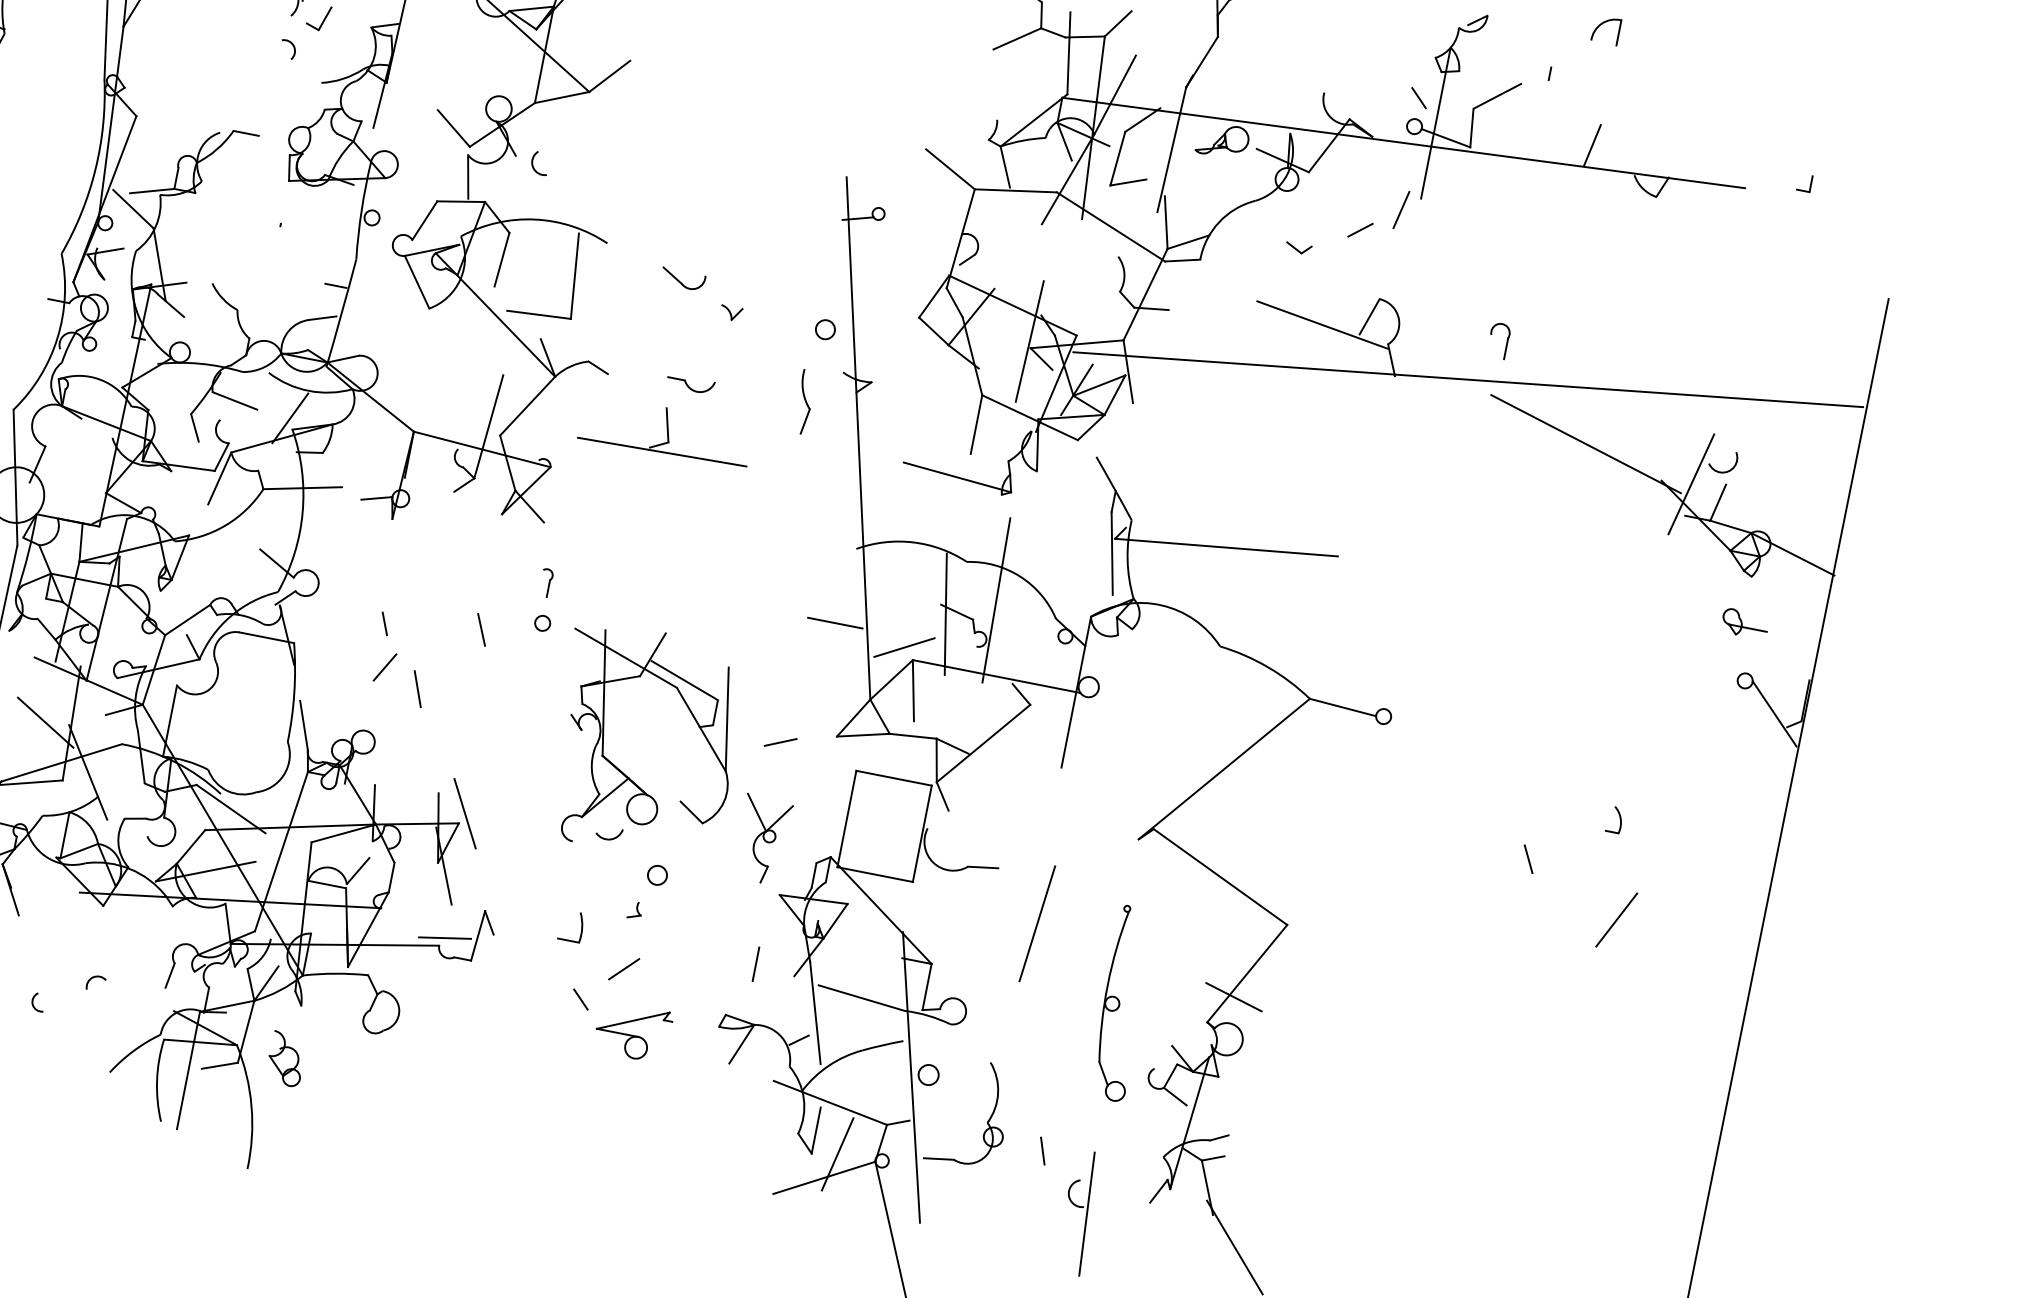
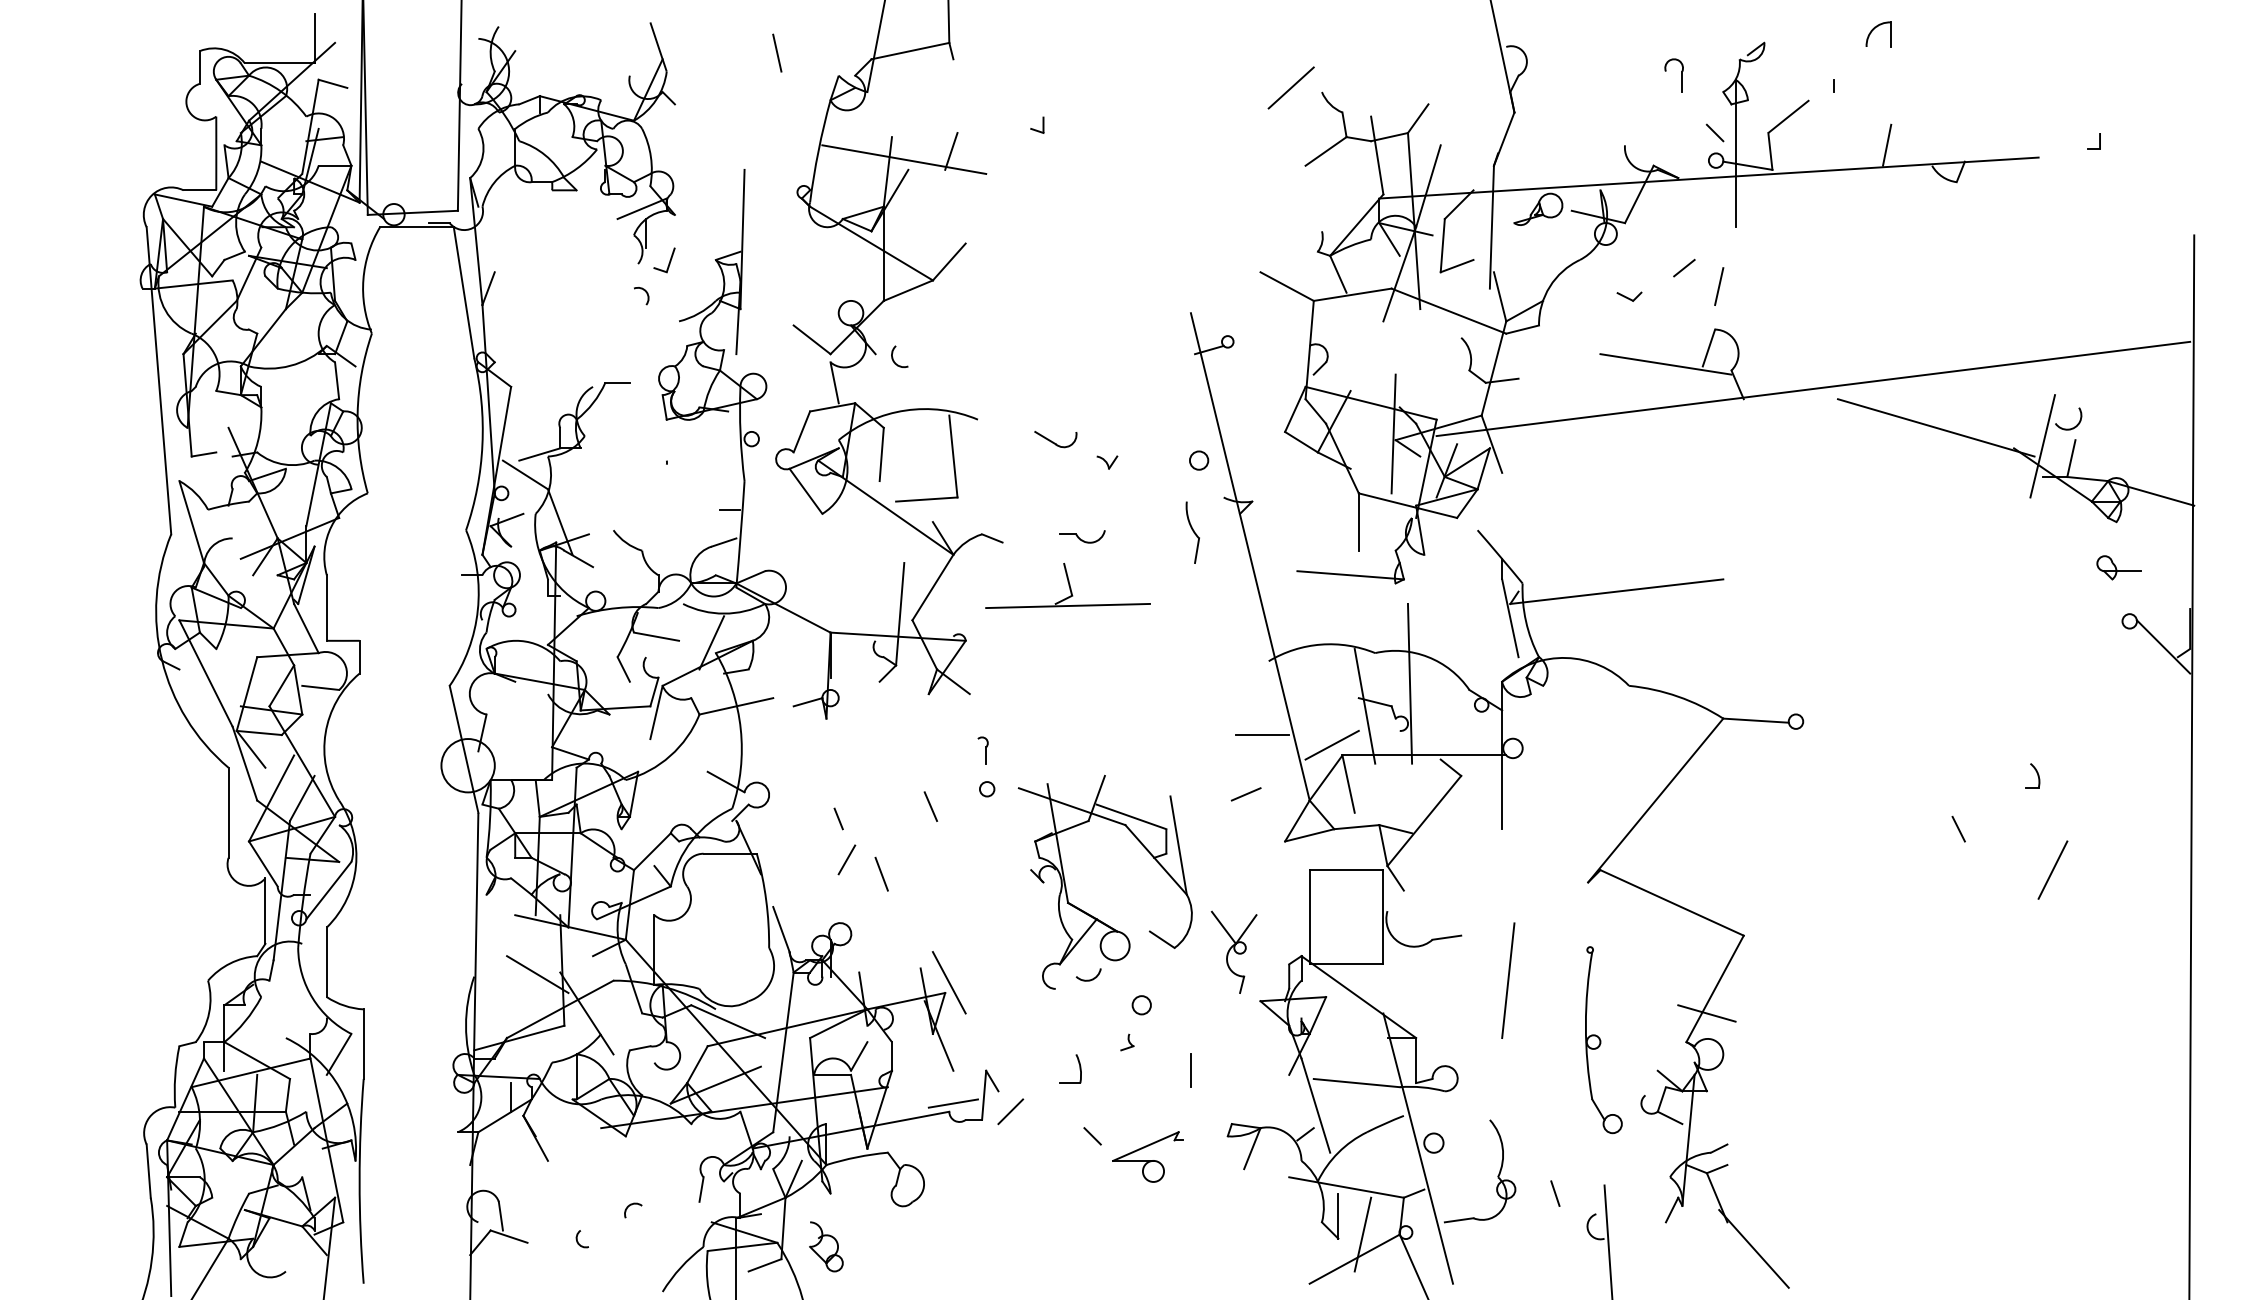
line: (1401, 209) -> (1719, 286), moved
part: (1506, 342) -> (1681, 75), moved
line: (779, 742) -> (1245, 794), moved
line: (755, 963) -> (1190, 1070), moved
line: (623, 968) -> (1010, 1111), moved

